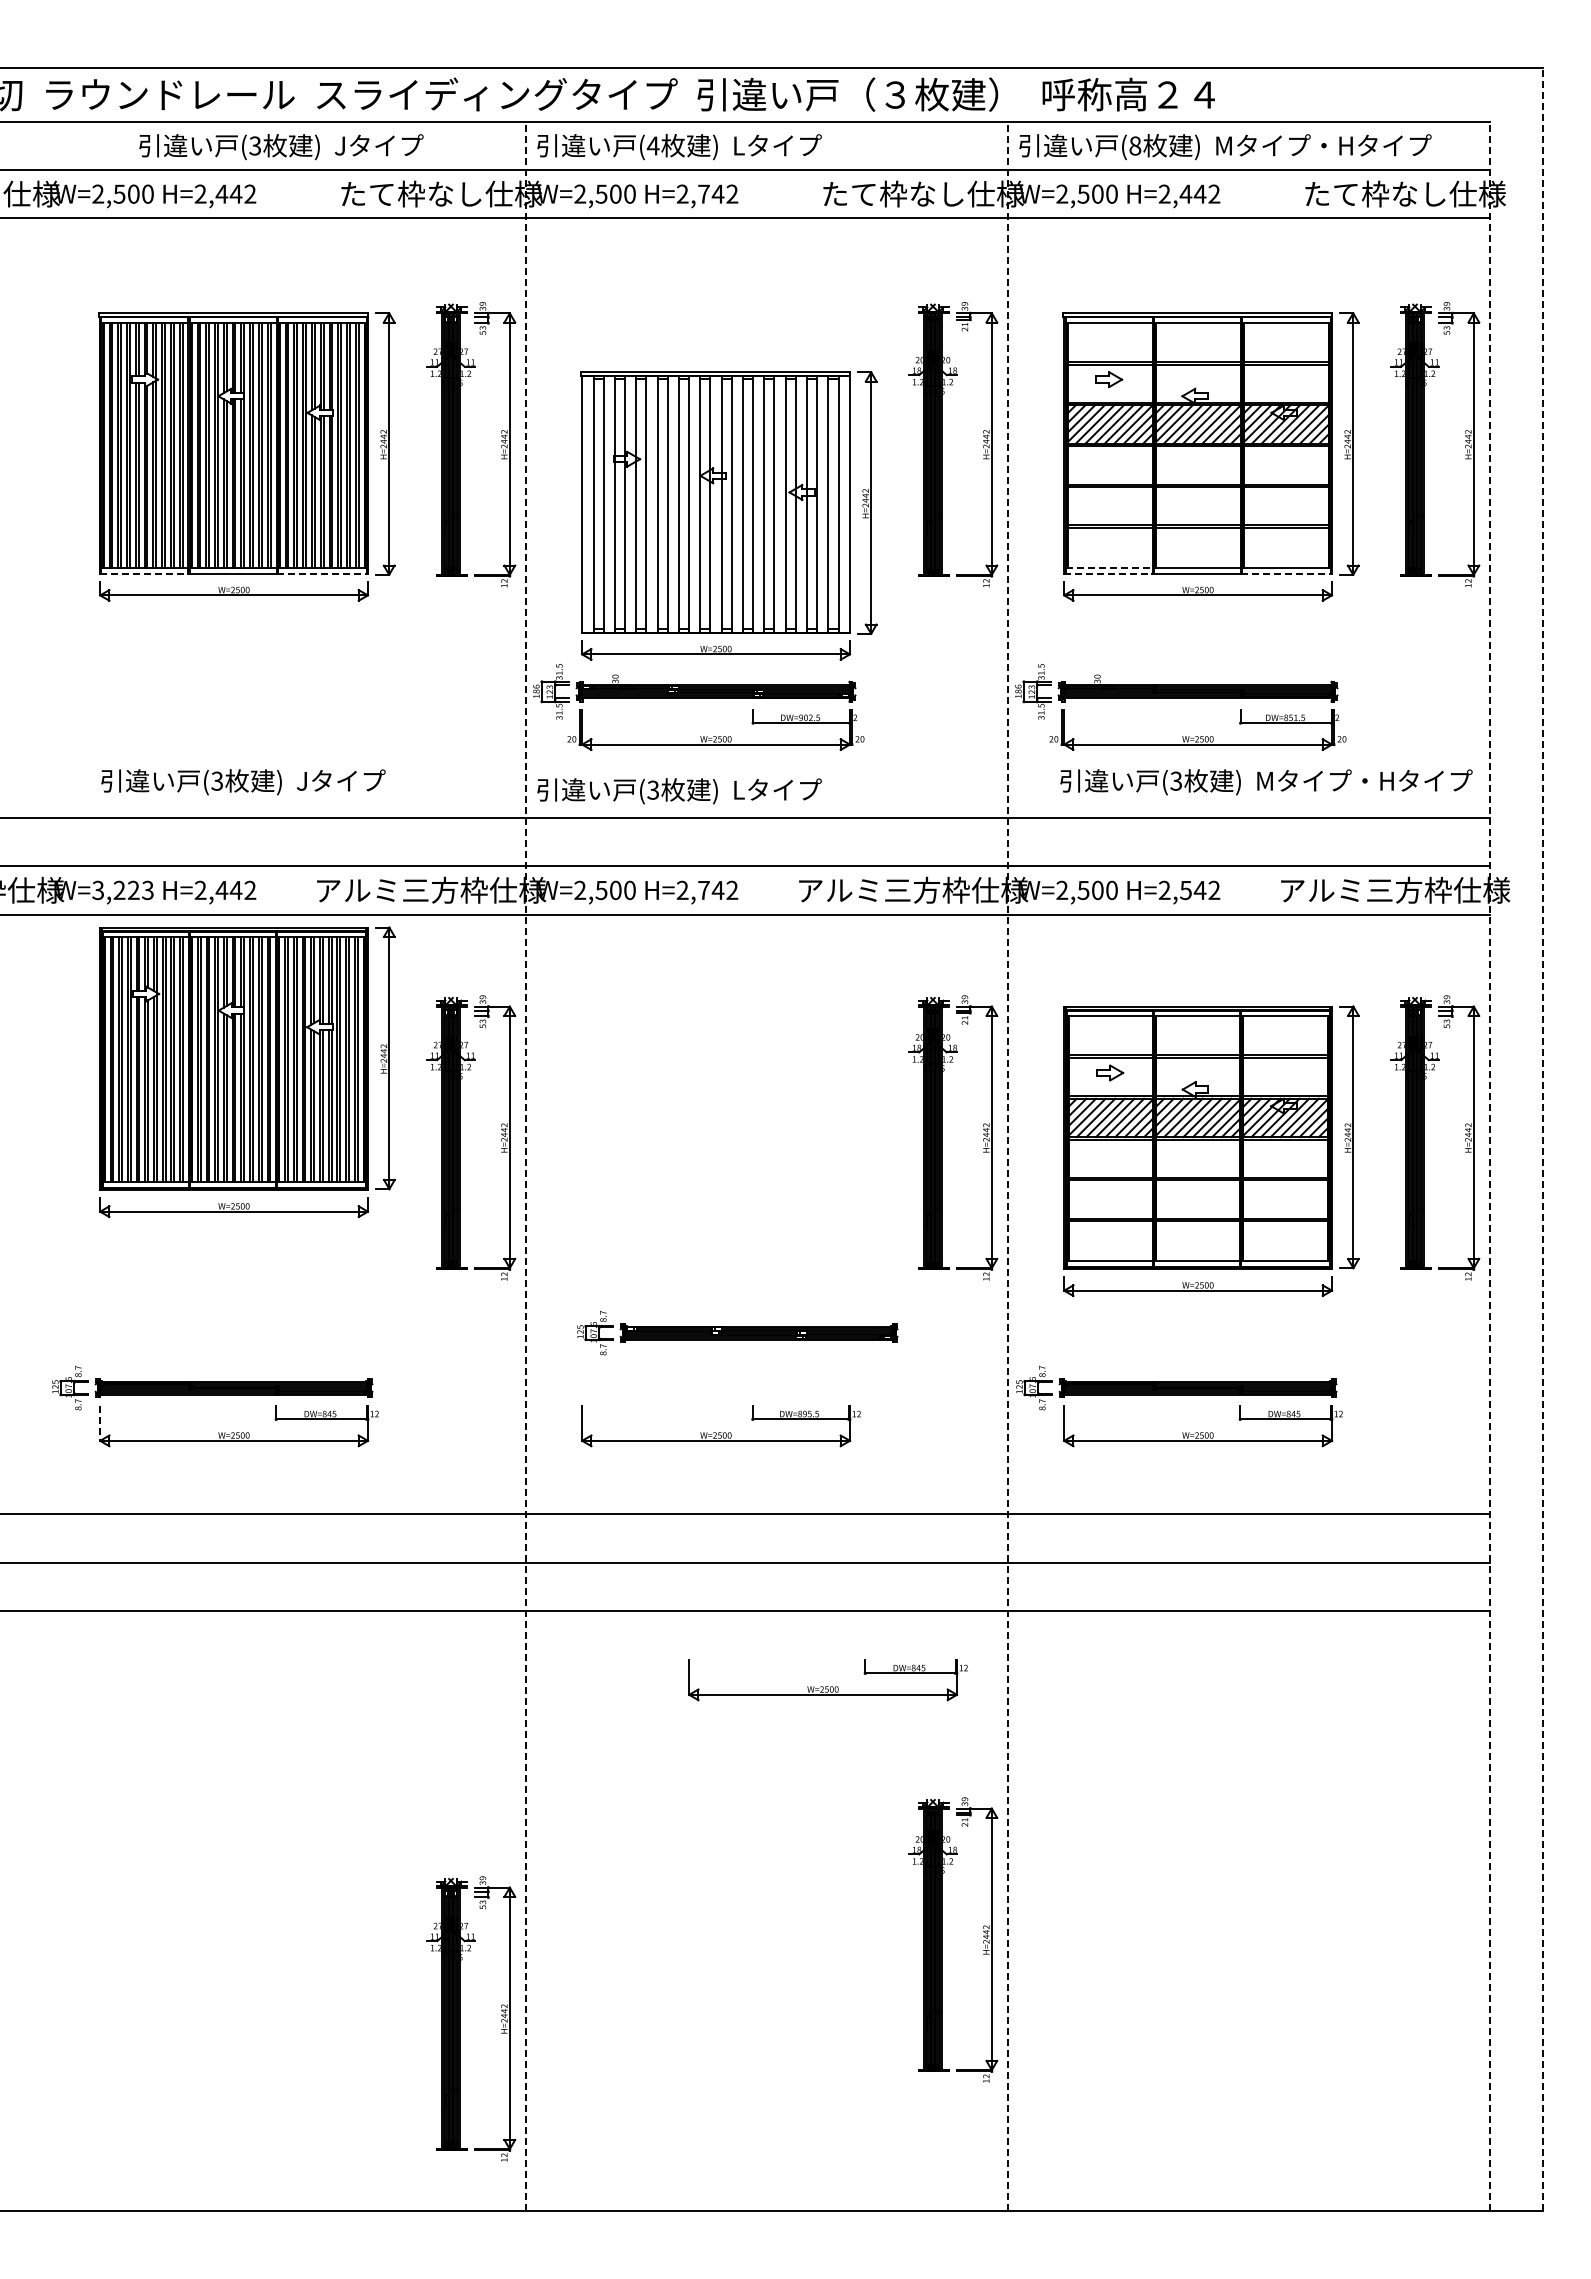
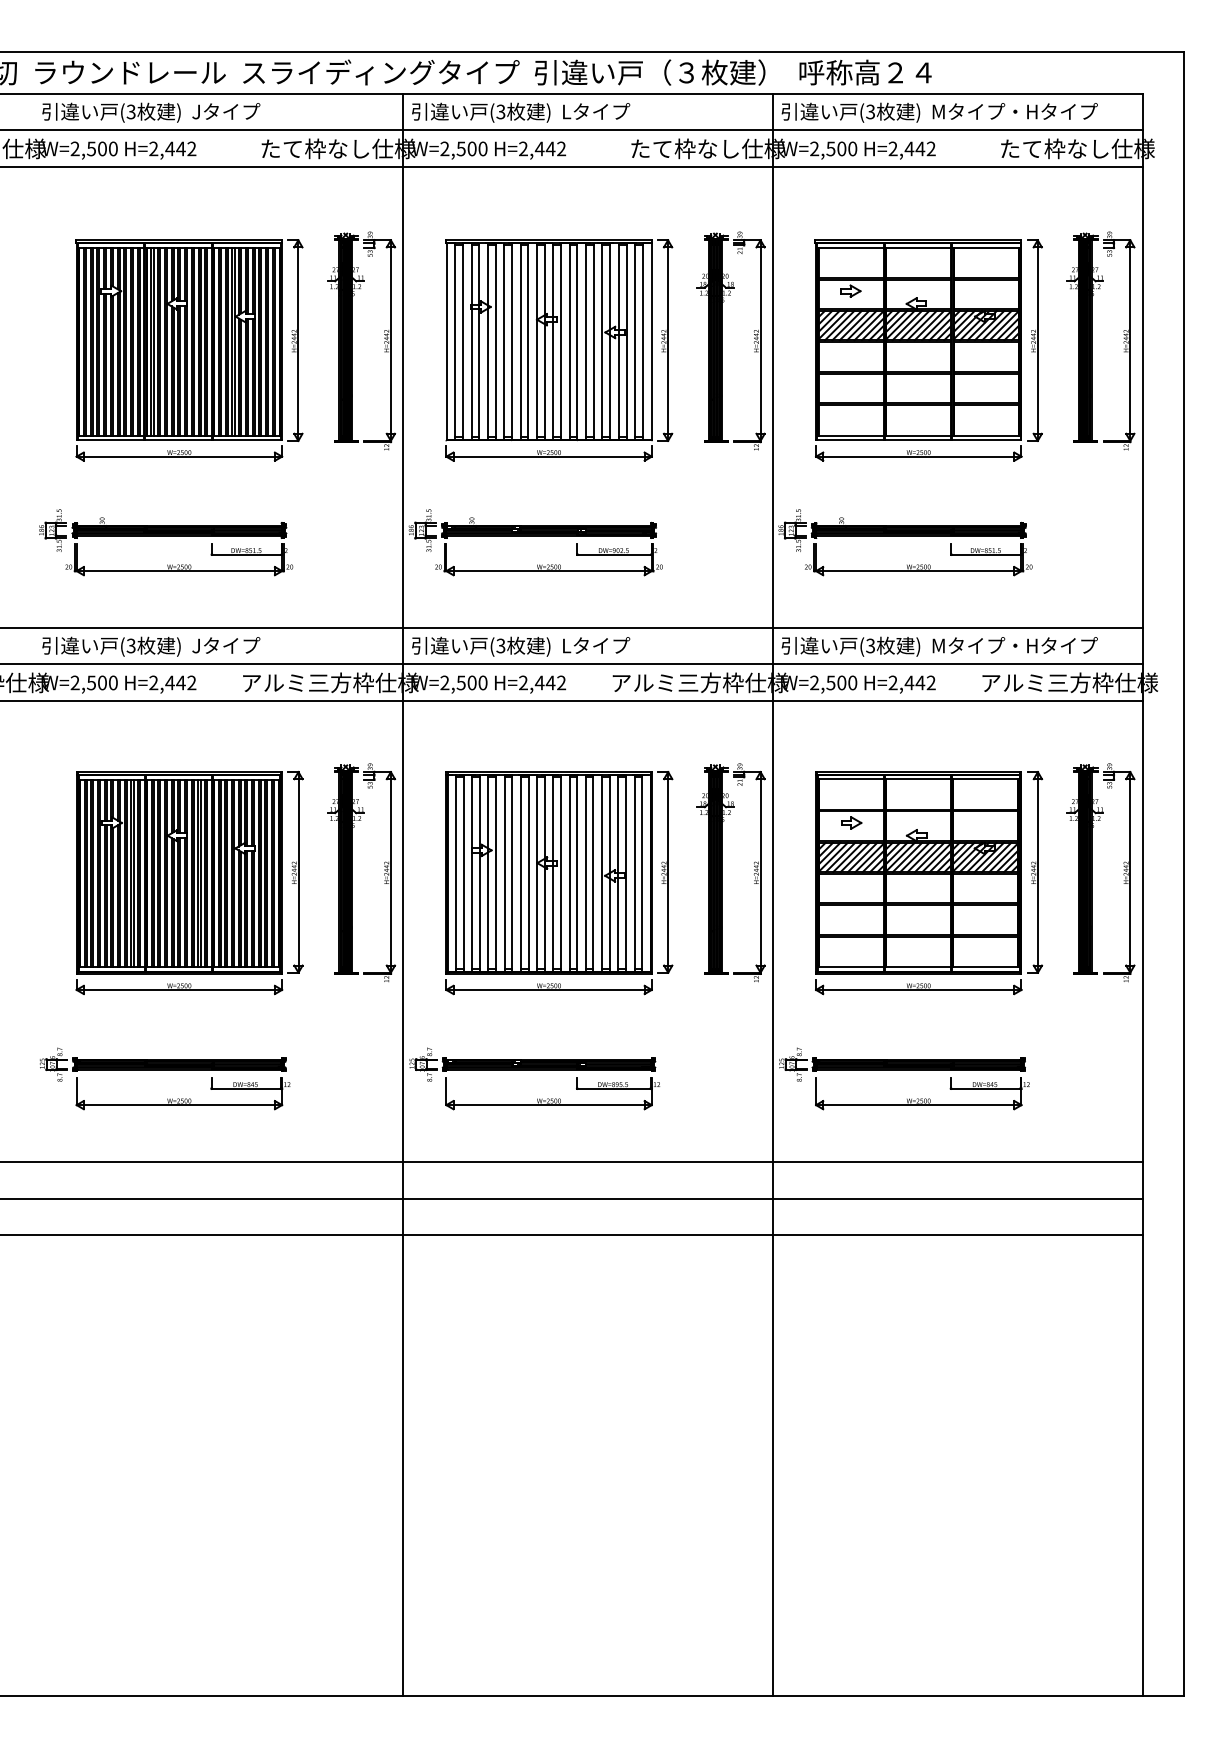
text: (652, 145) -> (500, 111), (4 -> (3
text: (1135, 145) -> (870, 111), (8 -> (3
text: (281, 147) -> (151, 113), moved
text: (703, 193) -> (539, 148), H=2,742 -> H=2,442
part: (728, 515) -> (558, 350), moved
line: (1108, 567) -> (850, 435), dashed -> solid
line: (144, 573) -> (110, 439), dashed -> solid
line: (322, 573) -> (247, 439), dashed -> solid
line: (1108, 573) -> (850, 439), dashed -> solid
line: (1286, 573) -> (986, 439), dashed -> solid
part: (216, 698) -> (165, 535), added
text: (243, 782) -> (151, 646), moved
text: (1266, 782) -> (939, 646), moved
text: (679, 791) -> (521, 646), moved
text: (122, 890) -> (93, 683), W=3,223 -> W=2,500
text: (703, 890) -> (539, 683), H=2,742 -> H=2,442
text: (1185, 890) -> (909, 683), H=2,542 -> H=2,442
part: (247, 1072) -> (189, 883), moved
line: (1543, 1139) -> (1183, 874), dashed -> solid
part: (729, 1151) -> (559, 883), added
line: (525, 1165) -> (402, 893), dashed -> solid
line: (1007, 1165) -> (772, 893), dashed -> solid
line: (1489, 1165) -> (1142, 893), dashed -> solid
part: (737, 1332) -> (532, 1064), moved
line: (100, 1423) -> (76, 1091), dashed -> solid
part: (827, 1680) -> (634, 1288), removed
part: (942, 1939) -> (722, 1487), removed
part: (460, 2018) -> (353, 1548), removed

